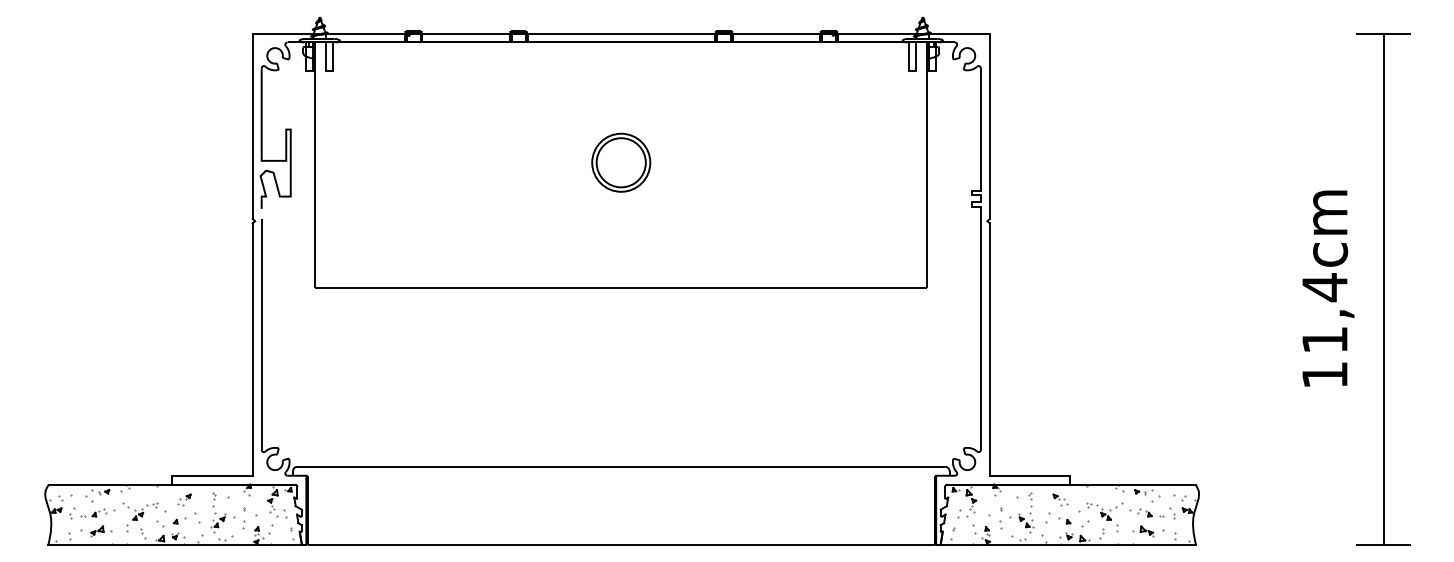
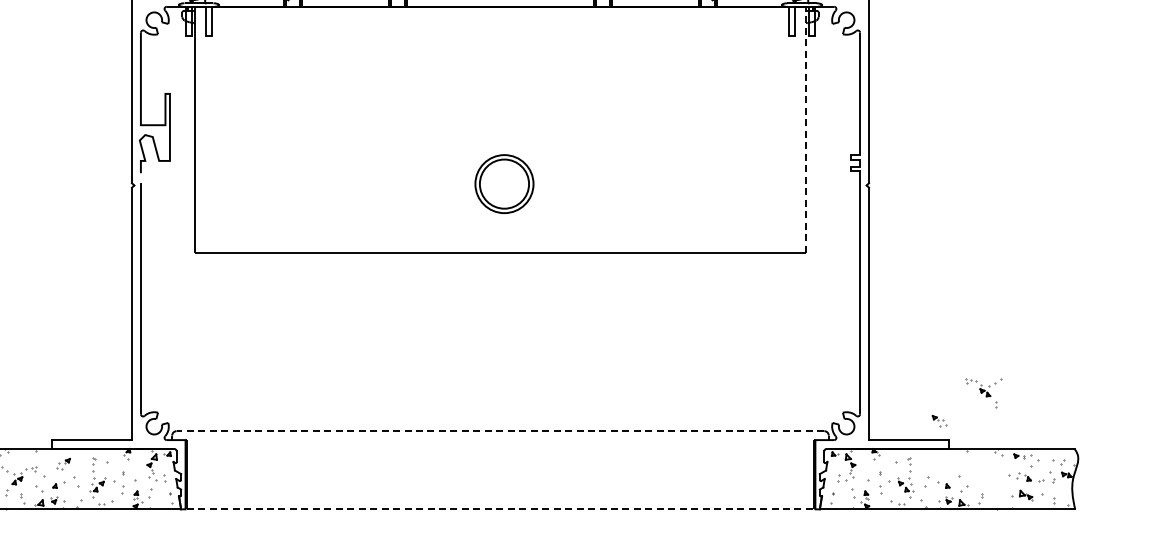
part: (621, 162) -> (504, 183), moved
line: (927, 165) -> (806, 129), solid -> dashed
line: (621, 466) -> (500, 430), solid -> dashed
part: (1060, 499) -> (939, 420), moved
part: (1104, 517) -> (983, 393), moved
line: (621, 544) -> (500, 508), solid -> dashed

